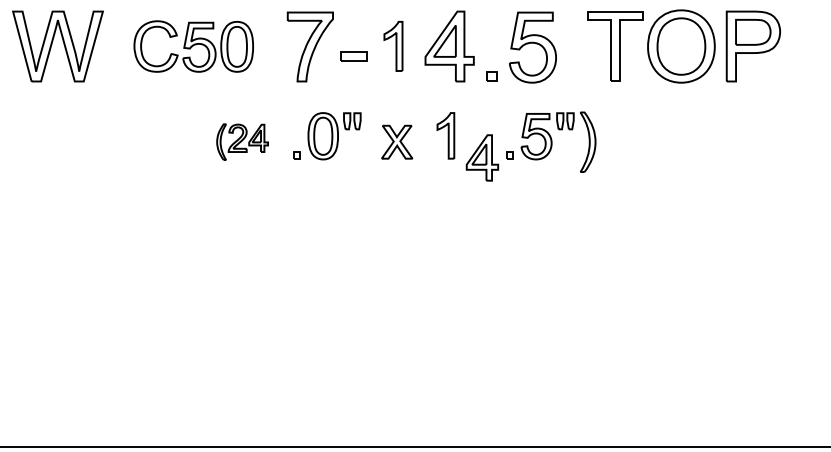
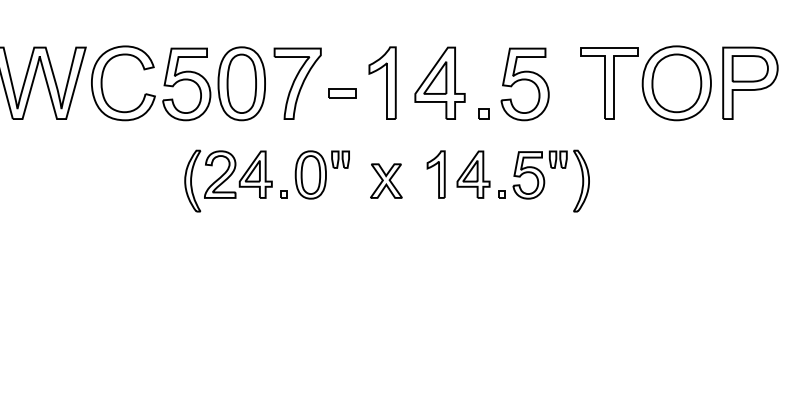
part: (193, 46) -> (178, 83), size x1.43
part: (393, 46) -> (382, 83), size x1.43
part: (242, 141) -> (228, 180), size x1.67
part: (482, 157) -> (473, 174), moved

